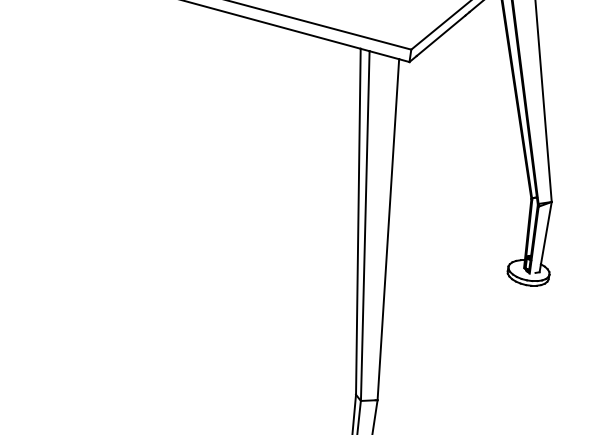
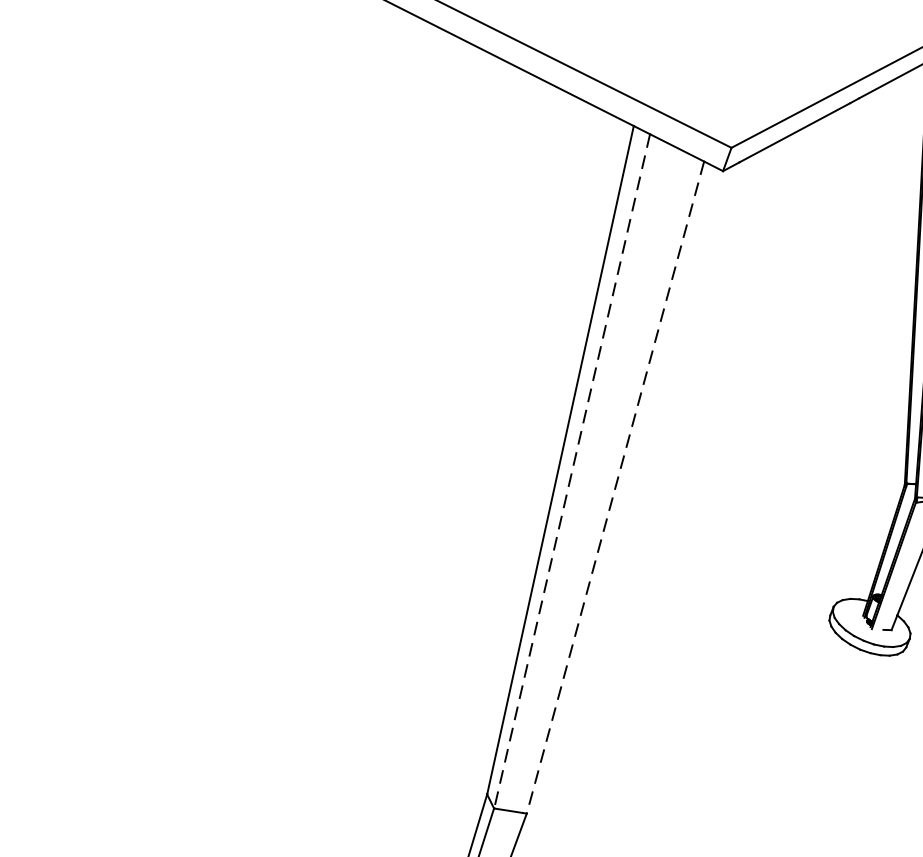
line: (365, 226) -> (572, 472), solid -> dashed
line: (388, 229) -> (615, 487), solid -> dashed

